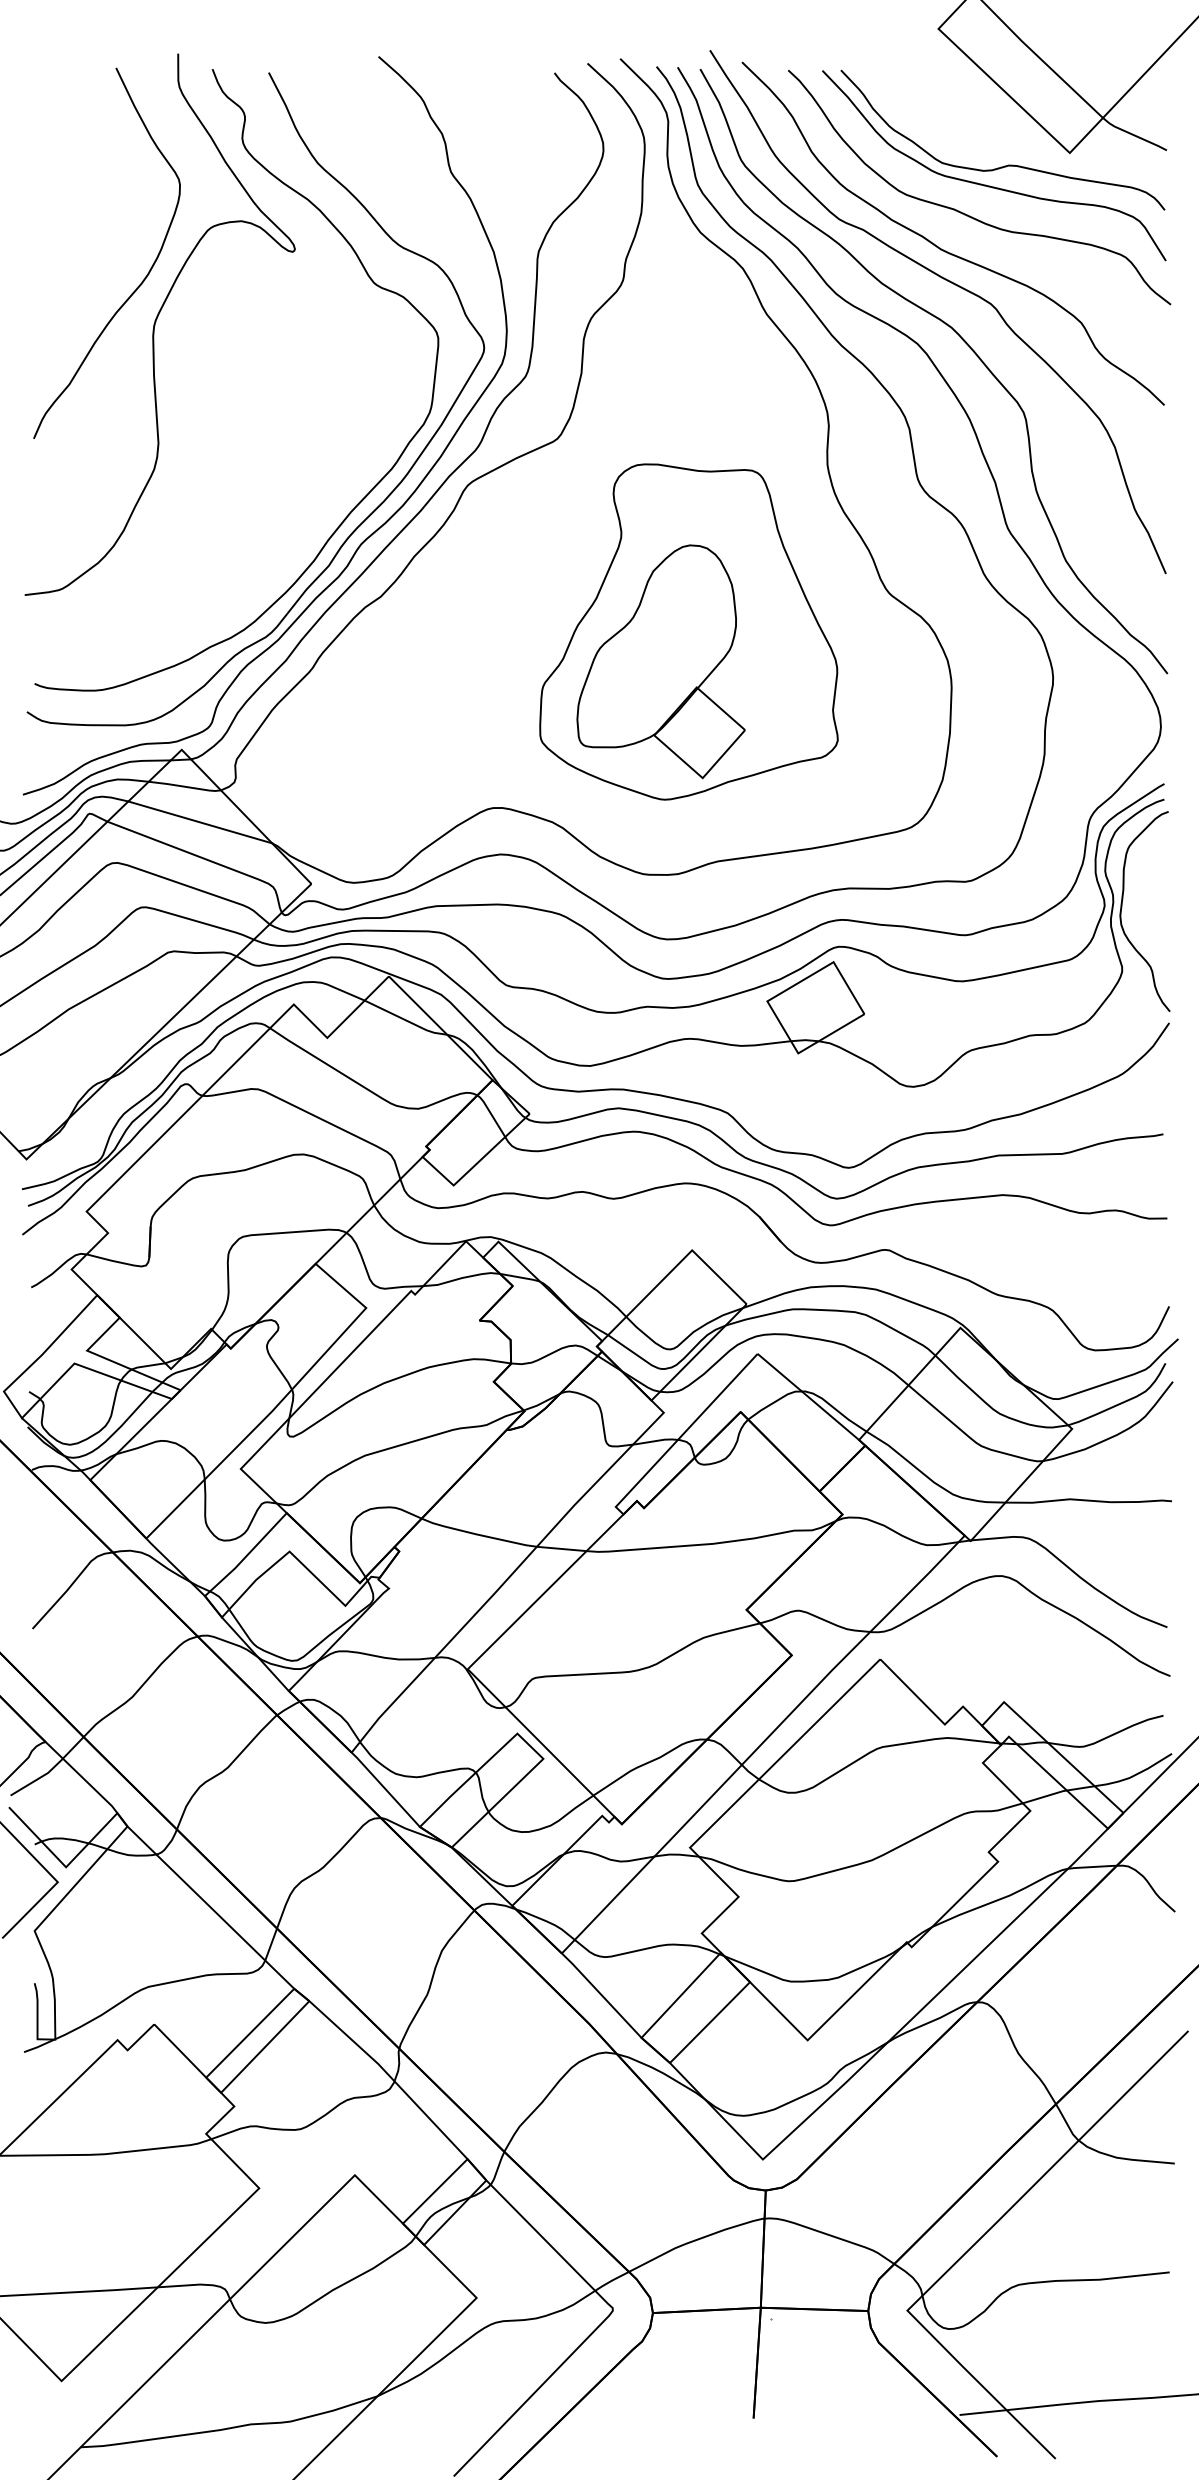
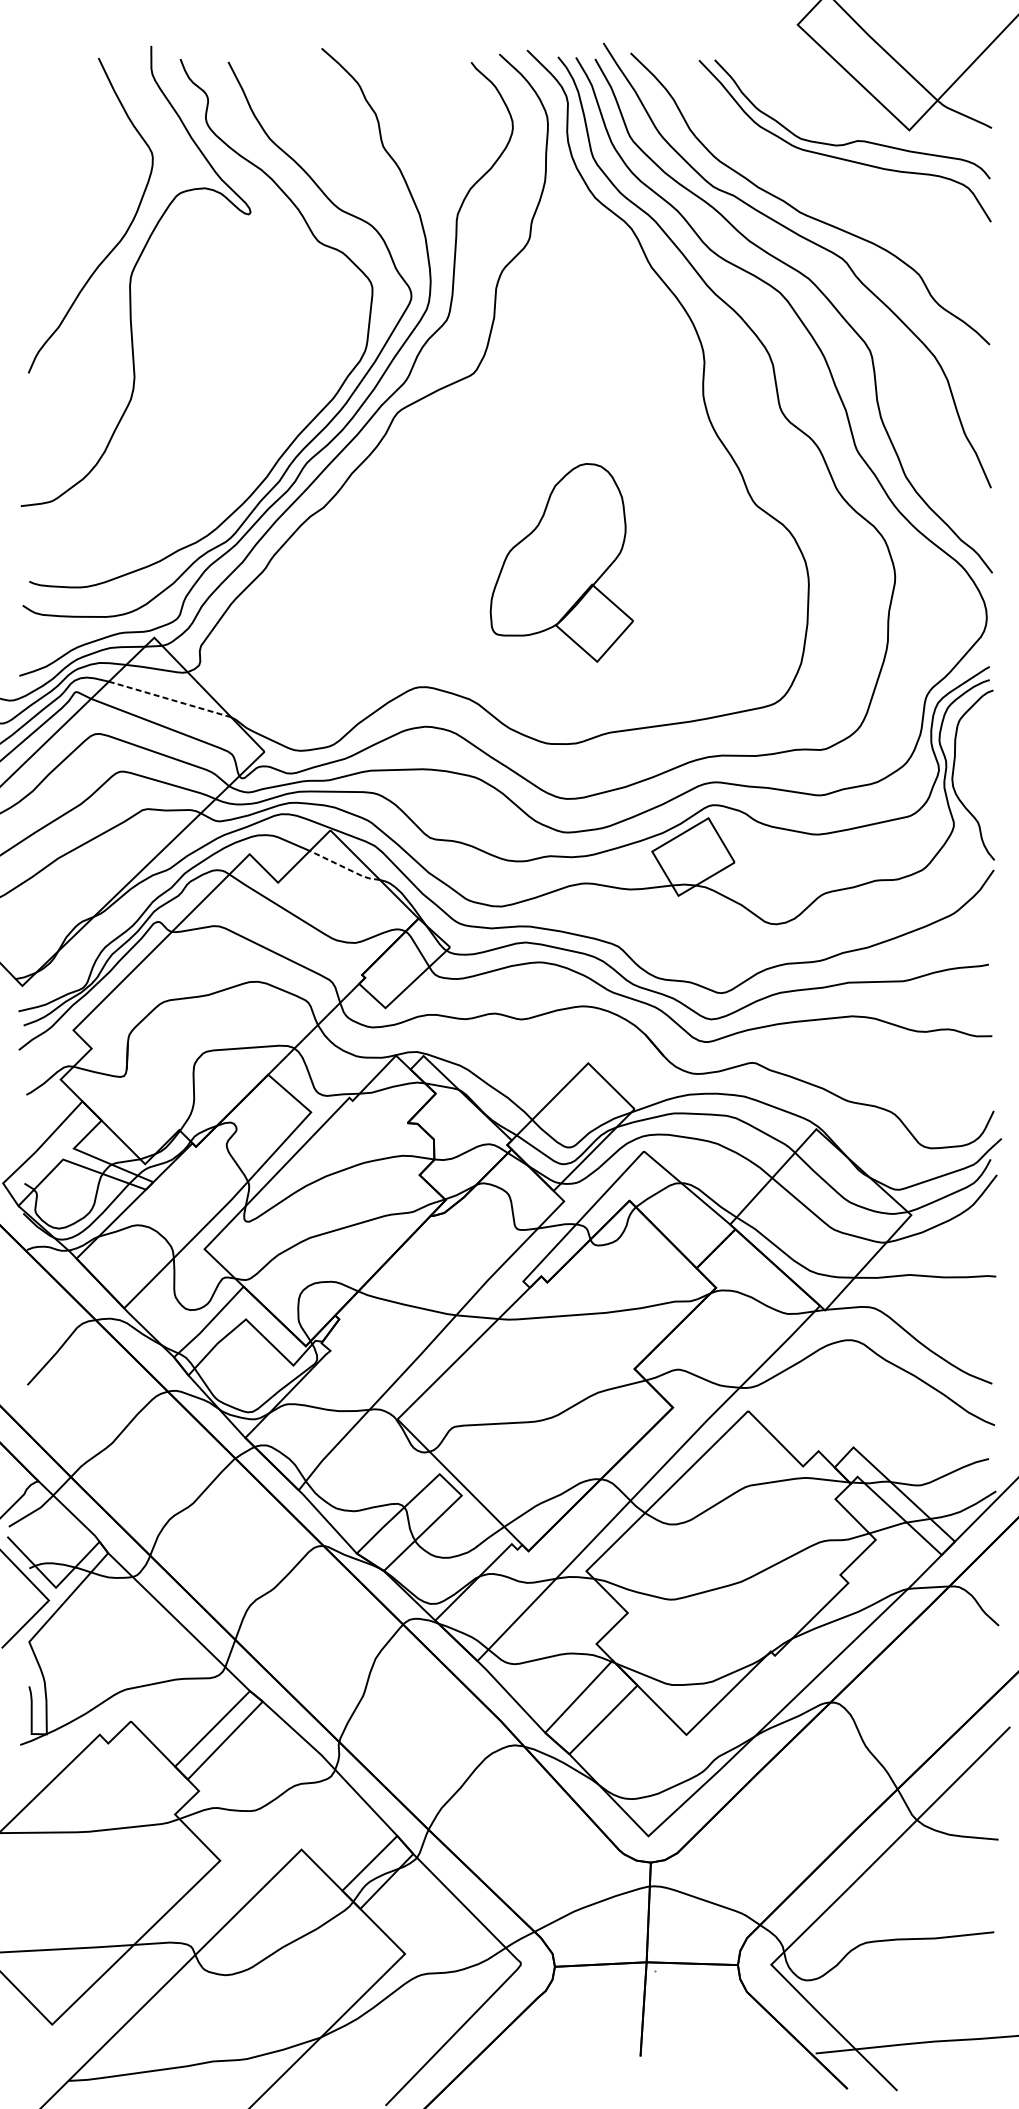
curve: (965, 213) -> (820, 181), removed
part: (688, 631) -> (585, 537), removed
line: (200, 822) -> (170, 699), solid -> dashed
line: (406, 1020) -> (345, 867), solid -> dashed

